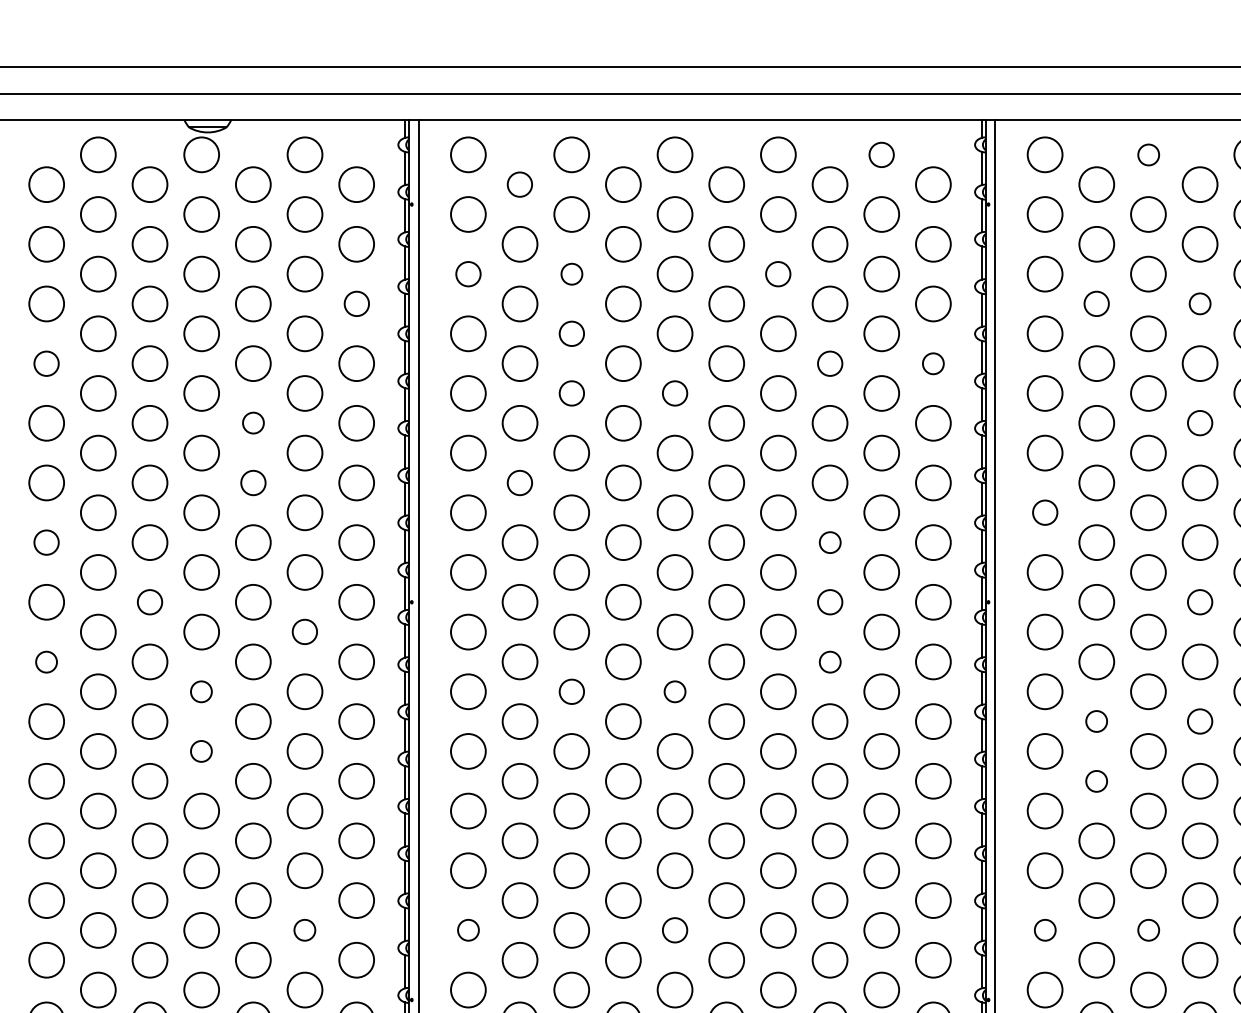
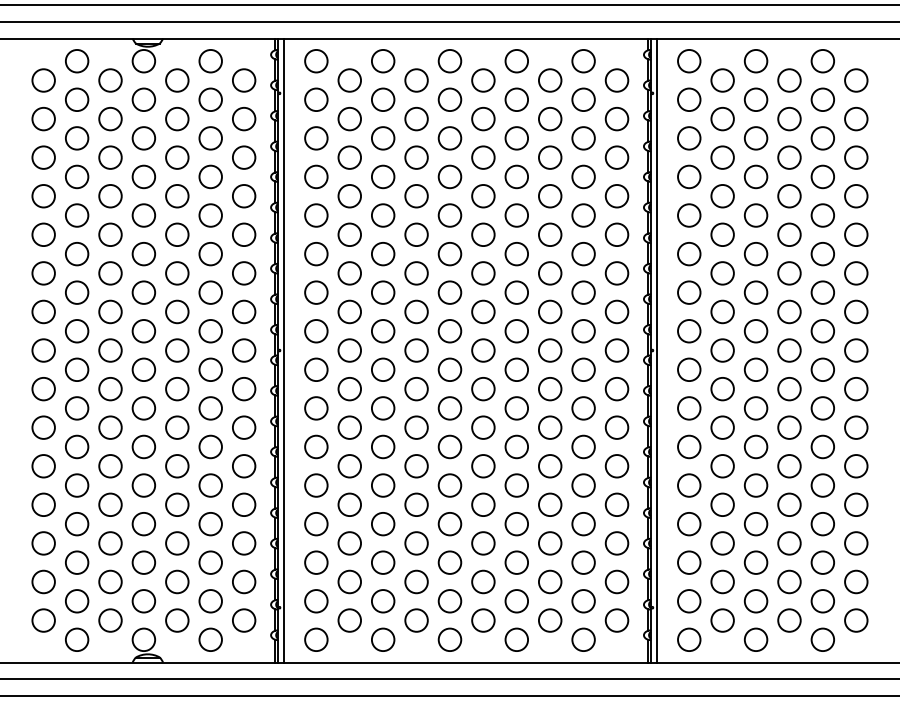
circle: (881, 155) -> (583, 61), size x1.43
circle: (1149, 155) -> (756, 61), size x1.67
circle: (519, 184) -> (349, 80), size x1.43
circle: (468, 274) -> (316, 138), size x1.43
circle: (572, 274) -> (383, 138), size x1.67
circle: (777, 274) -> (516, 138), size x1.43
circle: (357, 303) -> (244, 157), size x1.43
circle: (1096, 303) -> (722, 157), size x1.43
circle: (1200, 303) -> (789, 157), size x1.67
circle: (572, 333) -> (383, 176), size x1.43
circle: (46, 364) -> (43, 196), size x1.43
circle: (830, 364) -> (550, 196), size x1.43
circle: (932, 364) -> (616, 196), size x1.67
circle: (572, 393) -> (383, 215), size x1.43
circle: (674, 393) -> (449, 215), size x1.43
circle: (253, 422) -> (177, 234), size x1.67
circle: (1200, 422) -> (789, 234), size x1.43
circle: (253, 483) -> (177, 273), size x1.43
circle: (519, 483) -> (349, 273), size x1.43
circle: (1045, 512) -> (689, 292), size x1.43
circle: (46, 541) -> (43, 311), size x1.43
circle: (830, 541) -> (550, 311), size x1.67
circle: (150, 602) -> (110, 350), size x1.43
circle: (830, 602) -> (550, 350), size x1.43
circle: (1200, 602) -> (789, 350), size x1.43
circle: (304, 631) -> (210, 369), size x1.43
circle: (46, 662) -> (43, 389), size x1.67
circle: (830, 662) -> (550, 389), size x1.67
circle: (201, 691) -> (143, 408), size x1.67
circle: (572, 691) -> (383, 408), size x1.43
circle: (674, 691) -> (449, 408), size x1.67
circle: (1096, 721) -> (722, 427), size x1.67
circle: (1200, 721) -> (789, 427), size x1.43
circle: (201, 750) -> (143, 446), size x1.67
circle: (1096, 781) -> (722, 466), size x1.67
circle: (304, 930) -> (210, 562), size x1.67
circle: (468, 930) -> (316, 562), size x1.67
circle: (674, 930) -> (449, 562), size x1.43
circle: (1045, 930) -> (689, 562), size x1.67
circle: (1149, 930) -> (756, 562), size x1.67

